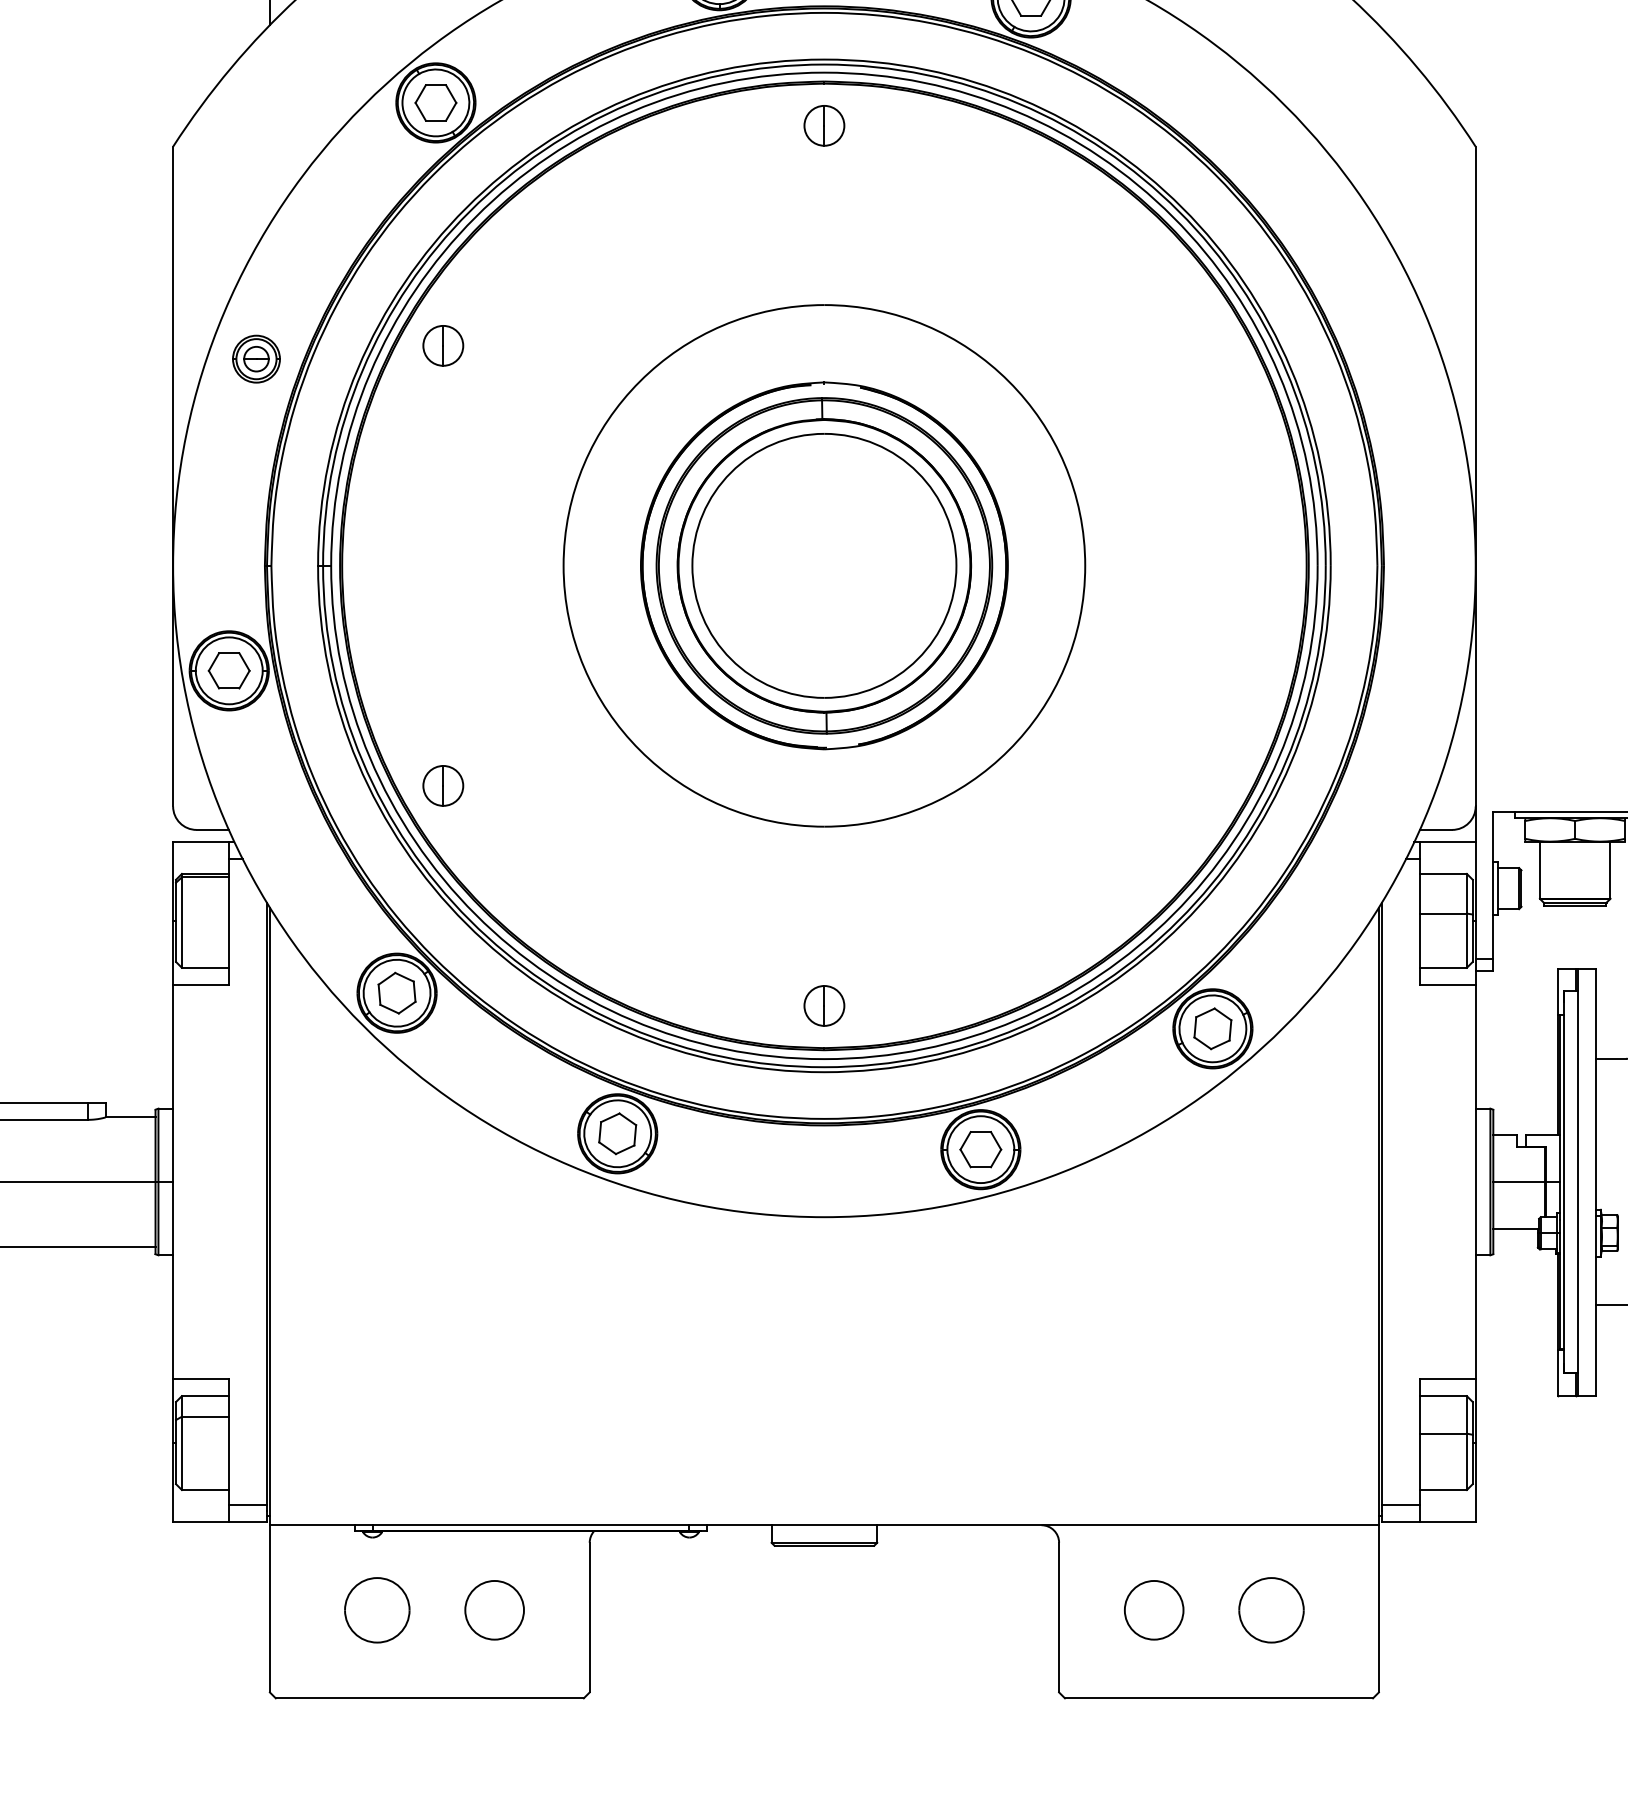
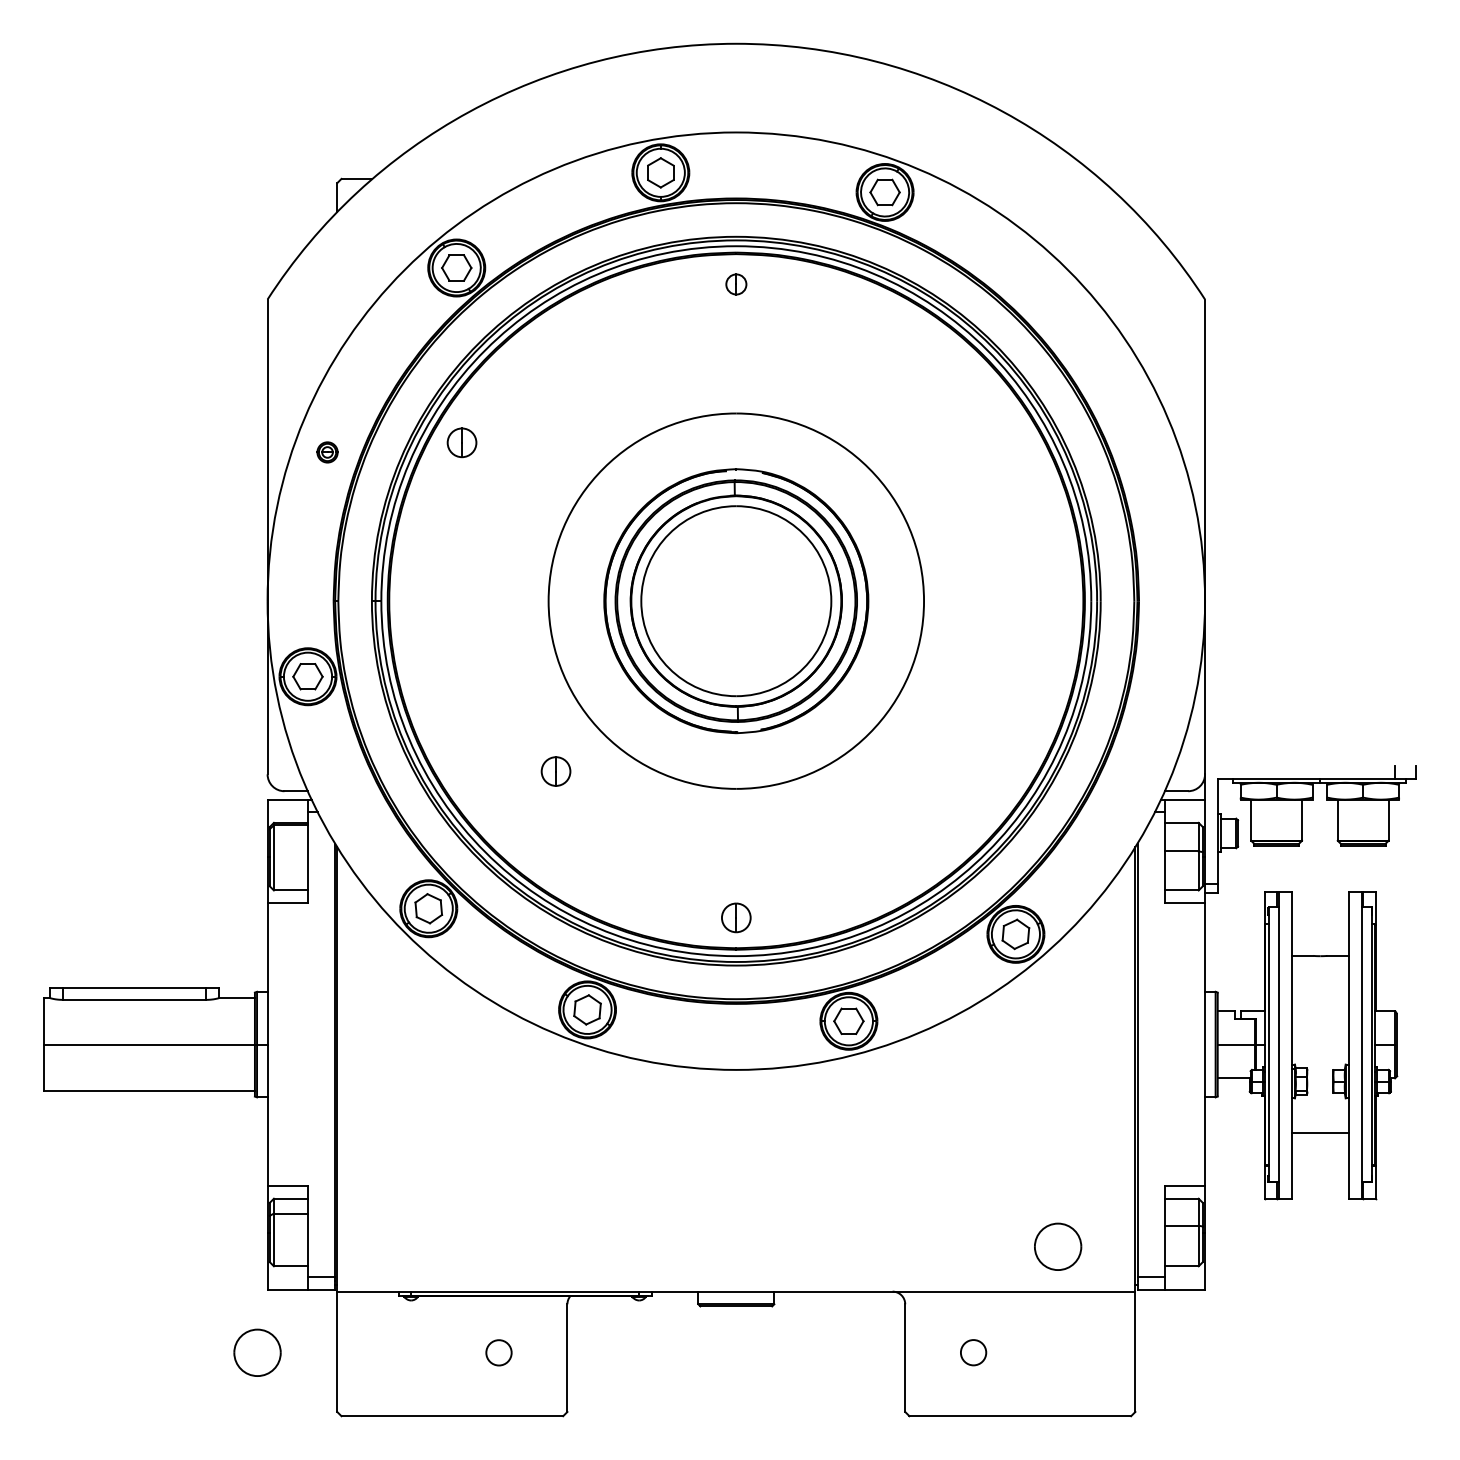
part: (824, 125) -> (736, 284), size x0.7
part: (256, 359) -> (327, 452), size x0.6
part: (442, 785) -> (555, 771), moved
part: (377, 1609) -> (257, 1352), moved
circle: (493, 1609) -> (498, 1352), size x0.6
circle: (1153, 1609) -> (973, 1352), size x0.6
part: (1272, 1609) -> (1058, 1246), moved

